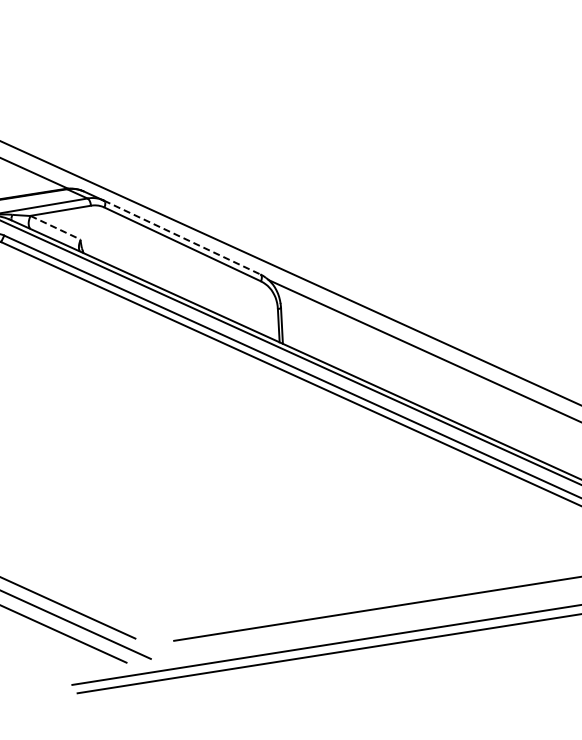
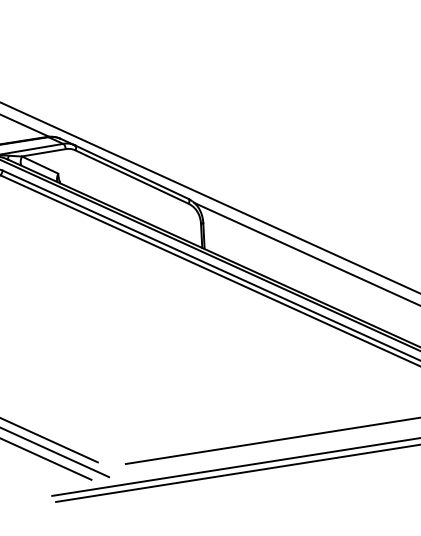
line: (55, 227) -> (40, 164), dashed -> solid
line: (182, 237) -> (131, 172), dashed -> solid

